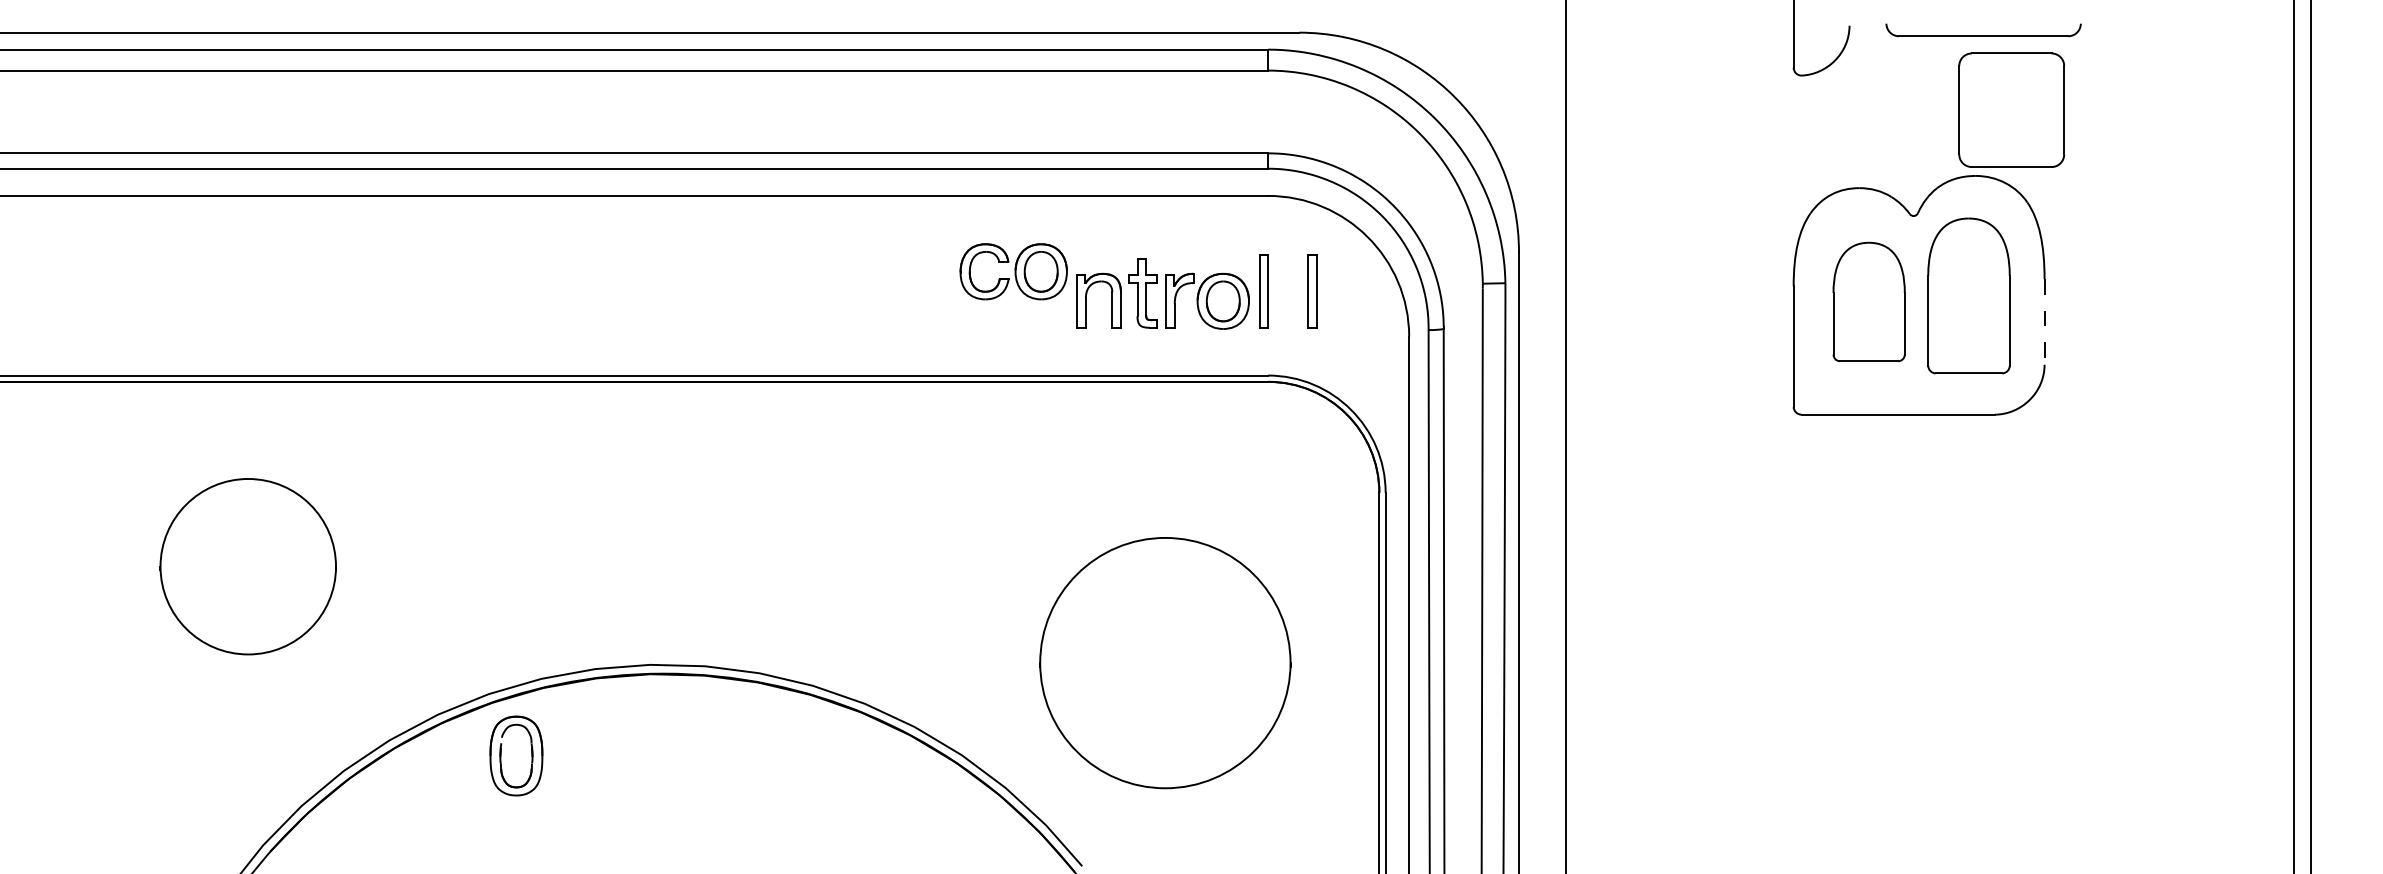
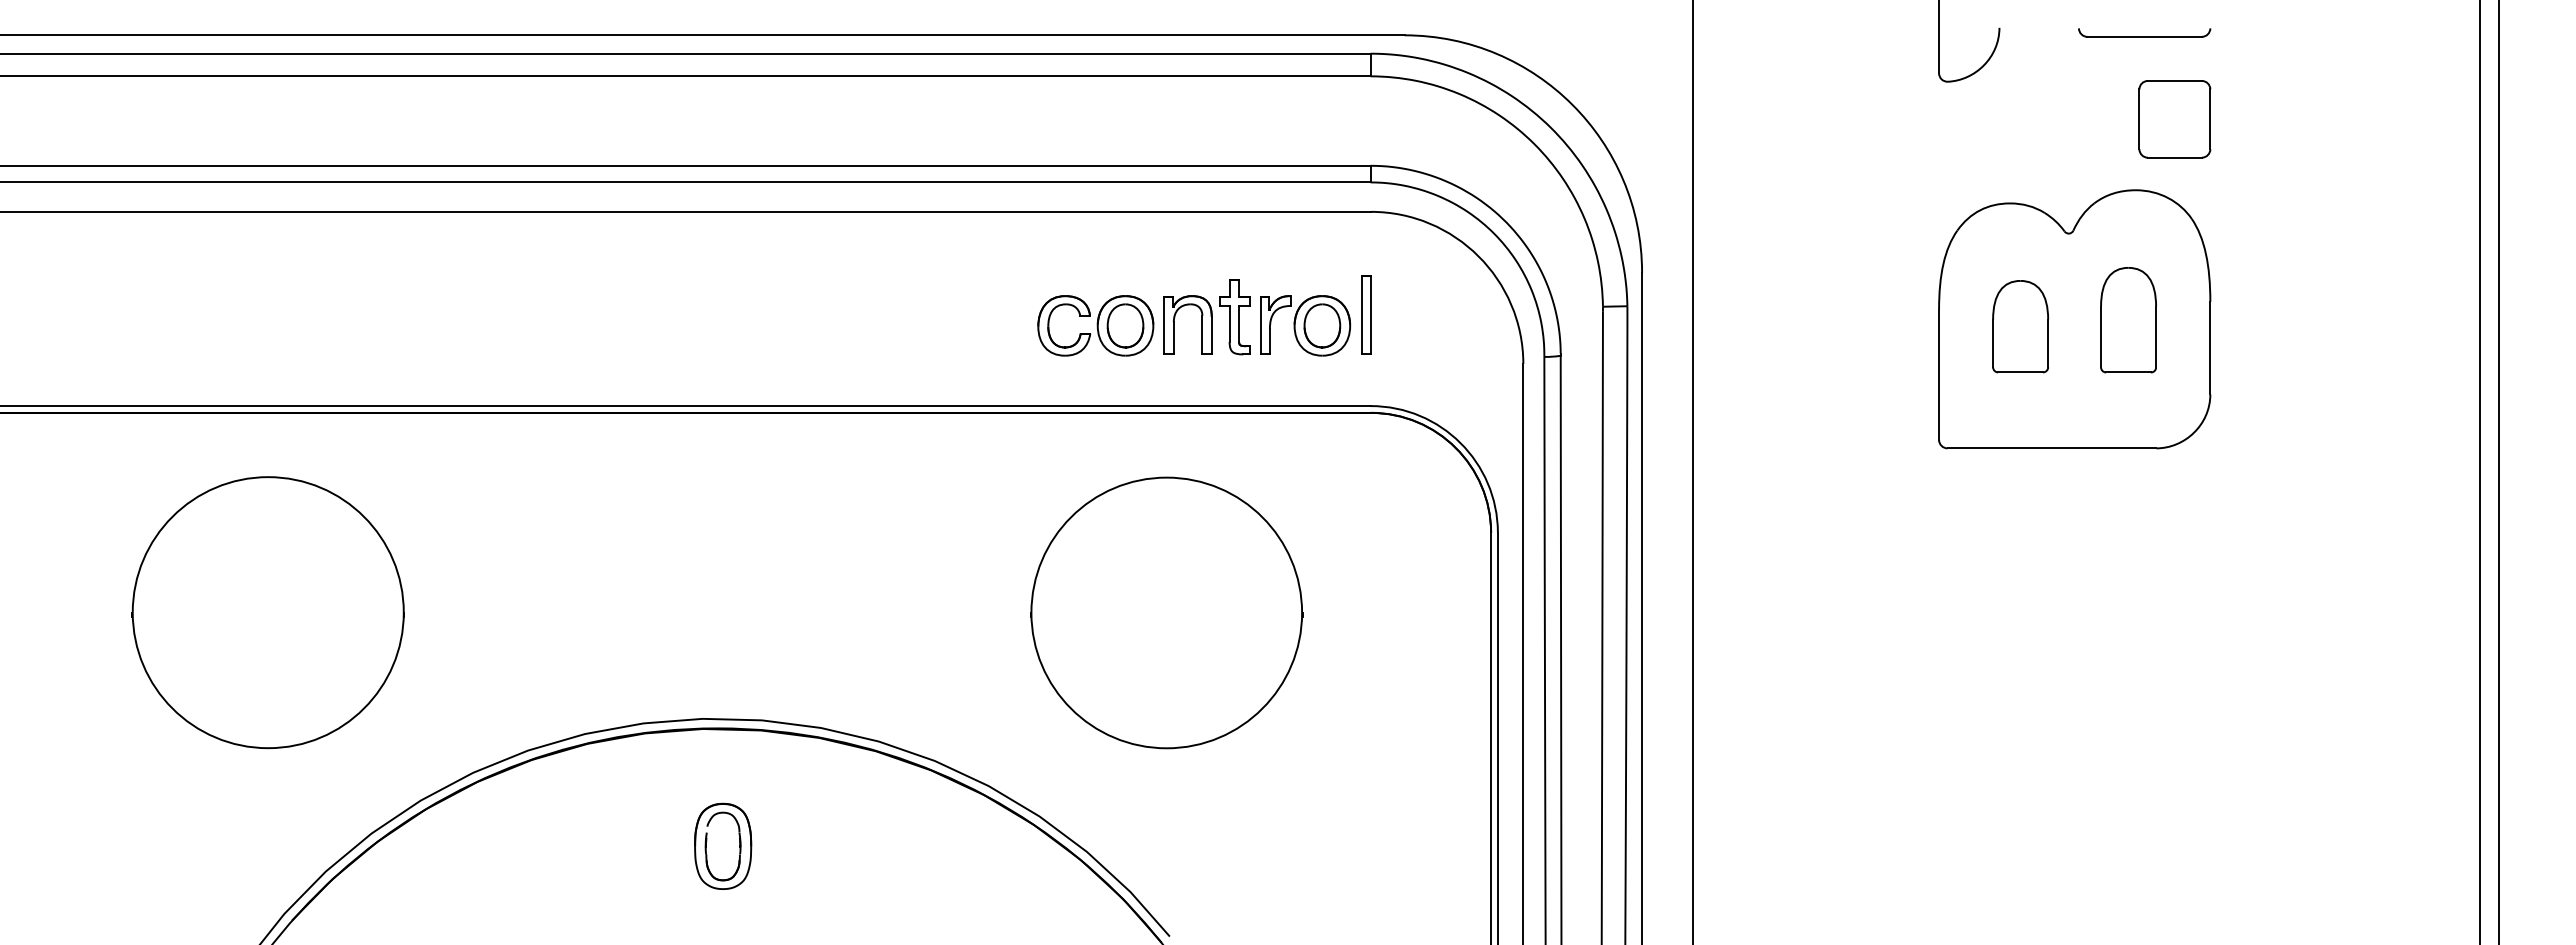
part: (1983, 30) -> (2144, 32), size x0.62
part: (2011, 110) -> (2174, 119), size x0.62
part: (1013, 271) -> (1095, 325), moved
part: (1312, 290) -> (1418, 314), removed
part: (1968, 296) -> (2128, 320), size x0.62
part: (1868, 301) -> (2020, 326), size x0.71
line: (2044, 322) -> (2210, 348), dashed -> solid
circle: (247, 566) -> (267, 612), size x1.43
part: (1165, 662) -> (1166, 612), moved
part: (516, 755) -> (723, 845), moved

